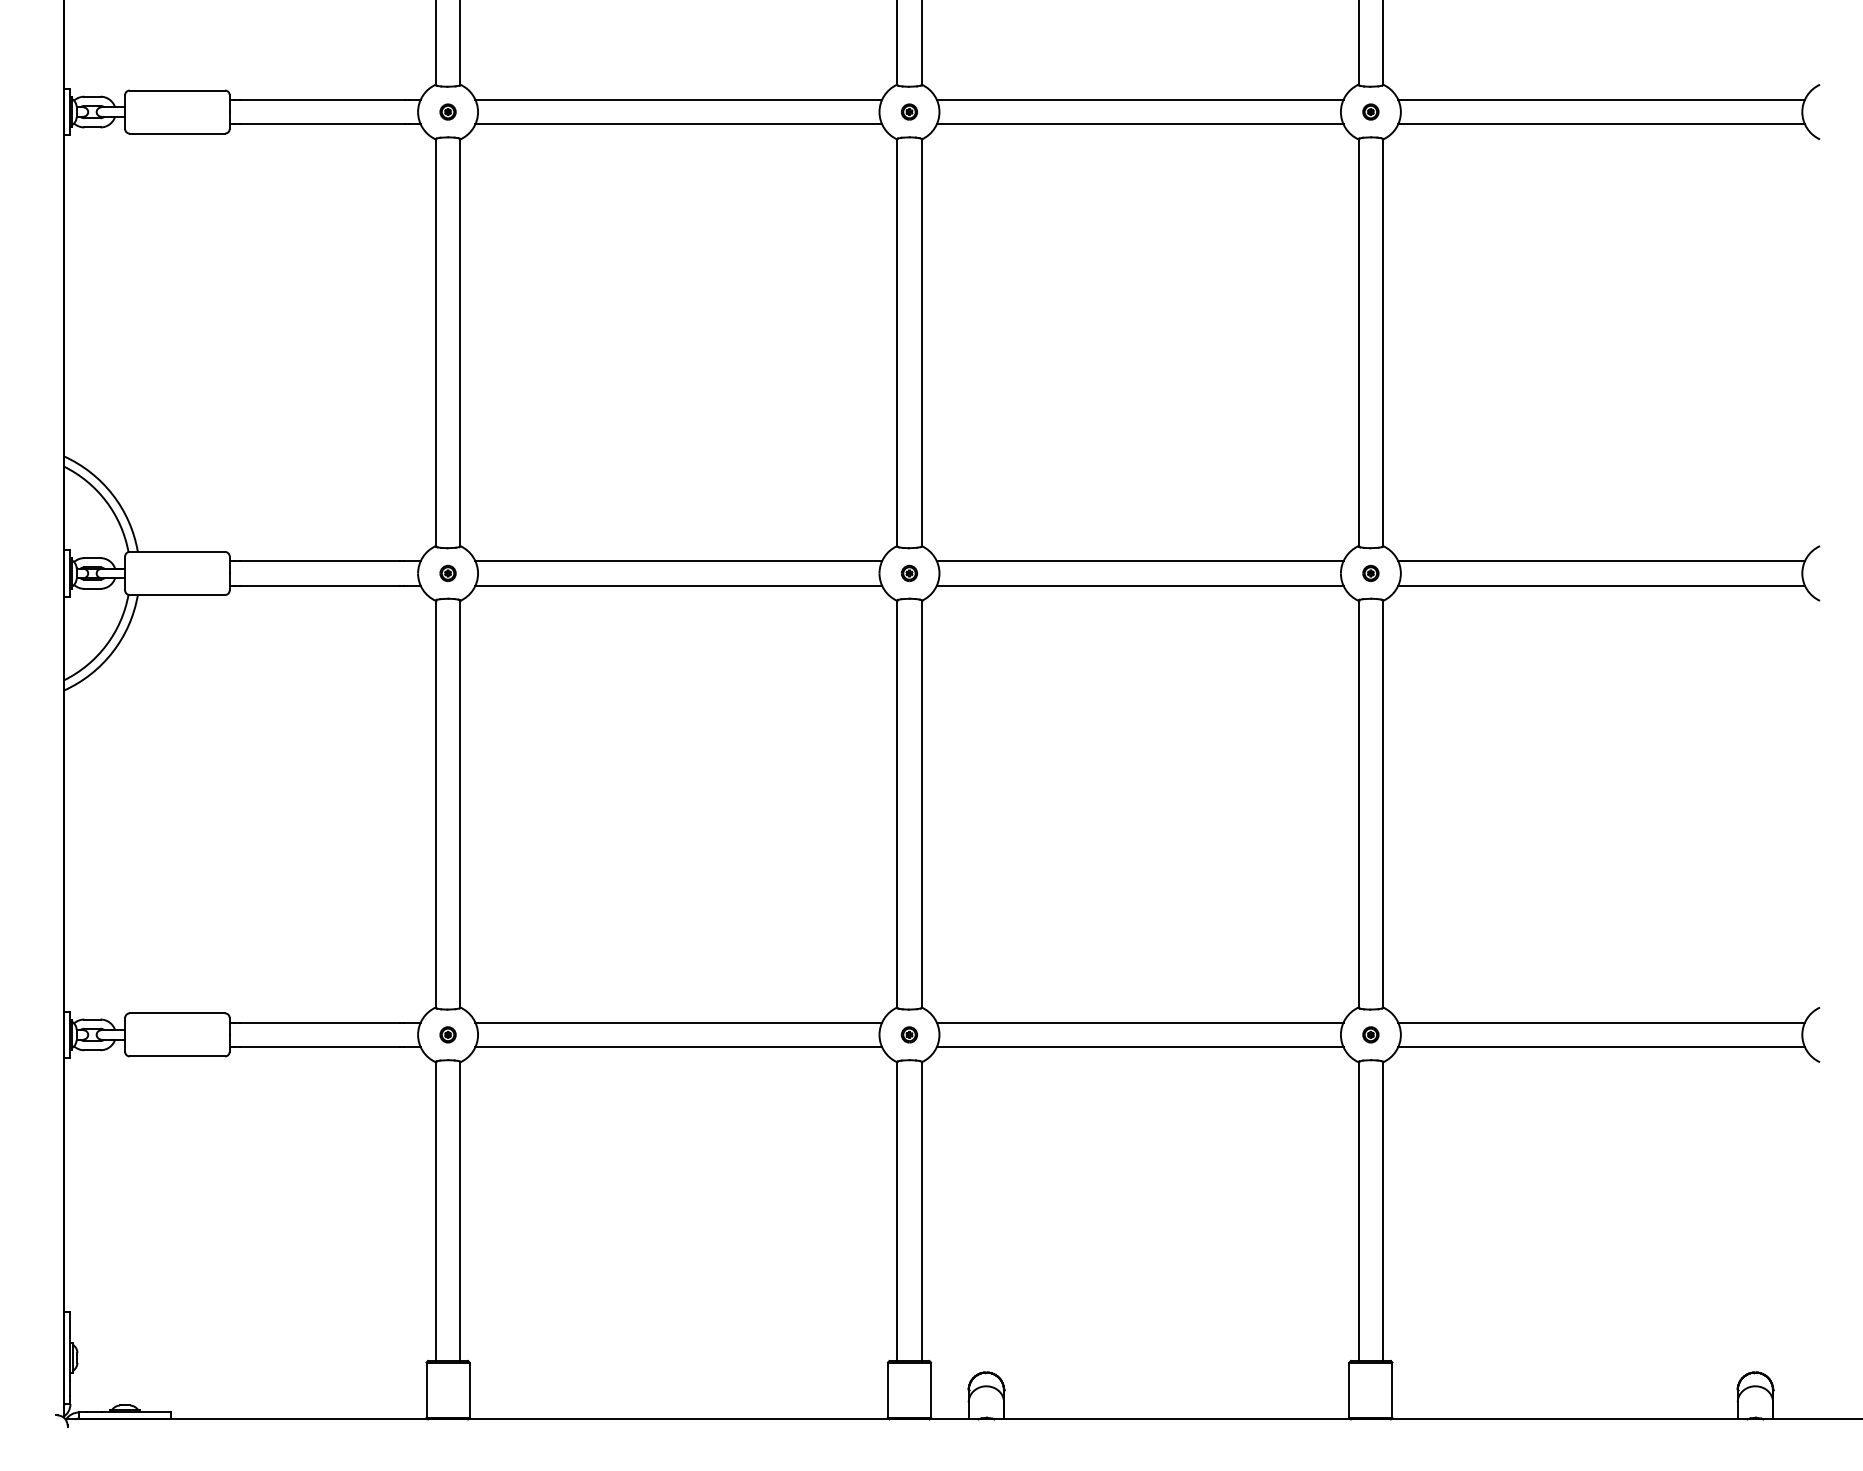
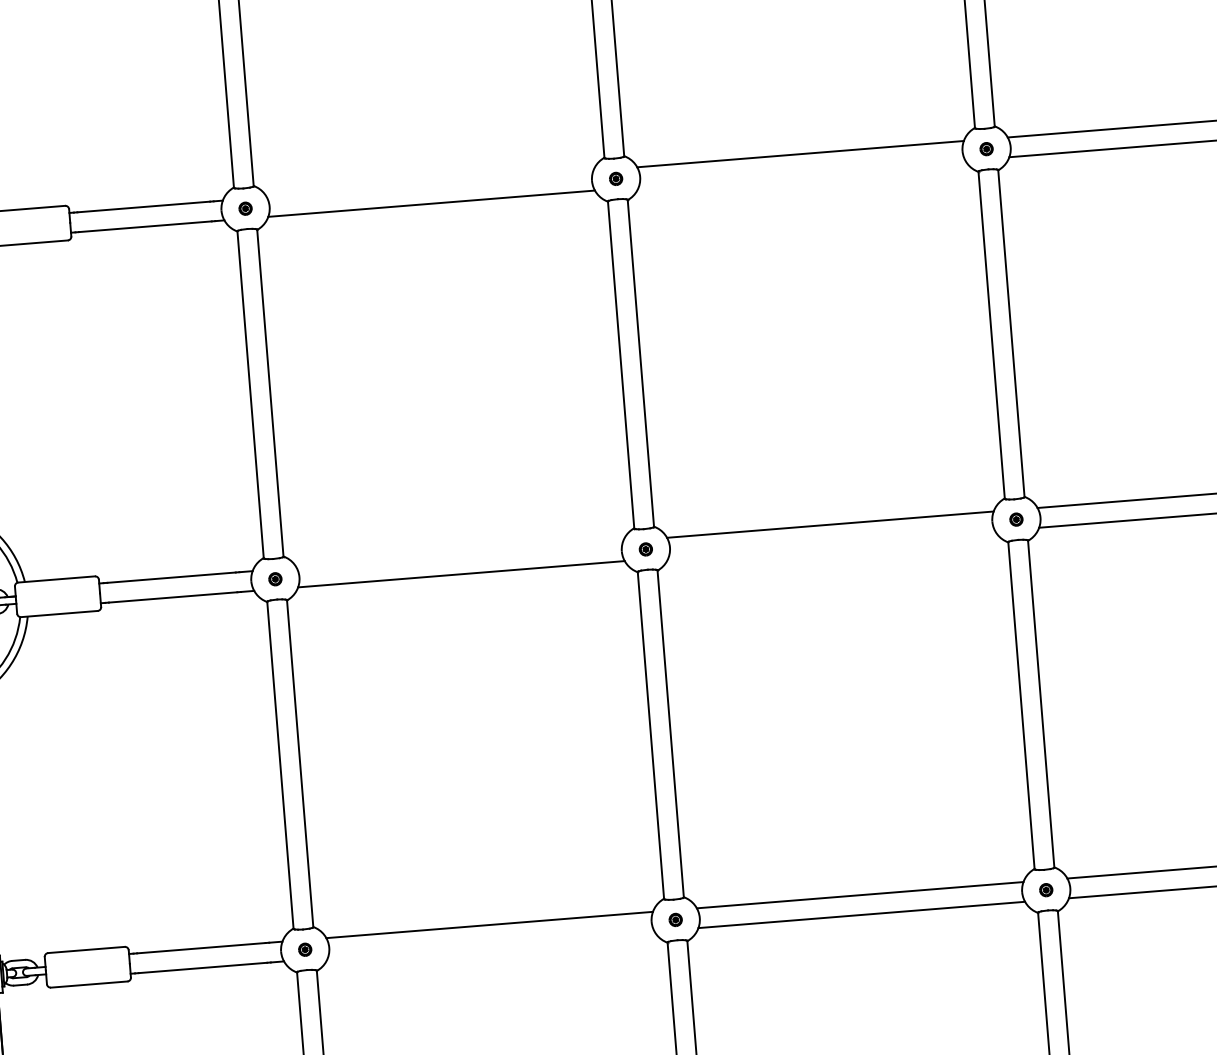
line: (678, 99) -> (429, 183), removed
line: (1139, 124) -> (801, 174), removed
line: (678, 561) -> (459, 554), removed
line: (1139, 585) -> (831, 544), removed
line: (678, 1047) -> (491, 945), removed

